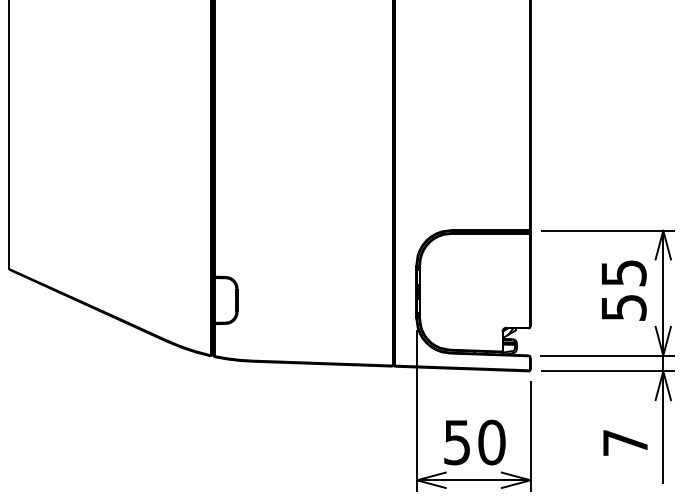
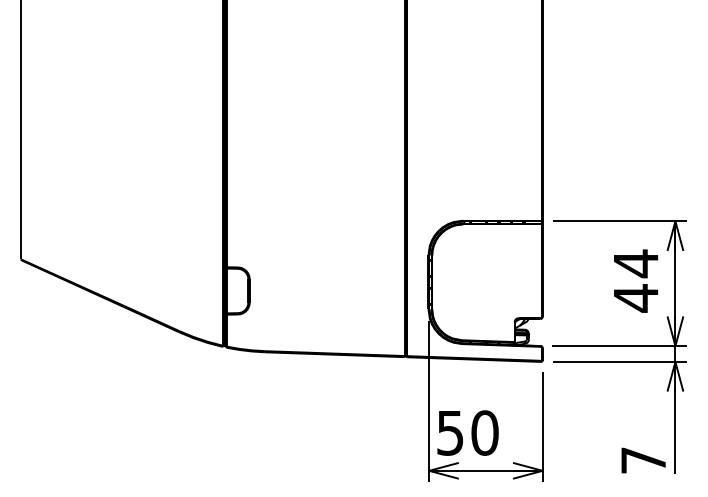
text: (624, 289) -> (636, 280), 55 -> 44
text: (474, 441) -> (467, 432), moved
text: (625, 442) -> (643, 460), moved

